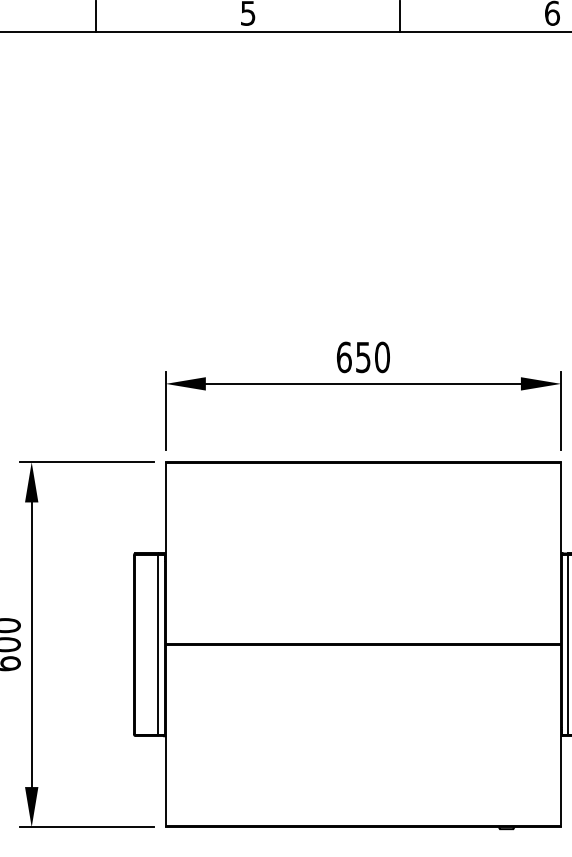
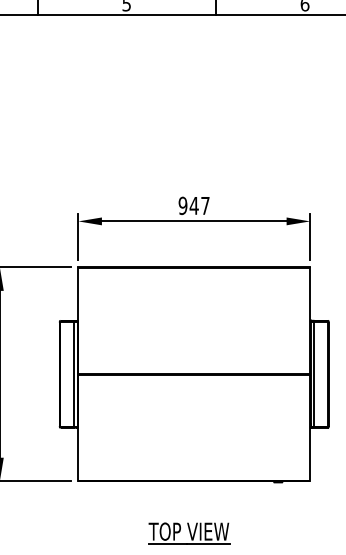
text: (362, 356) -> (193, 205), 650 -> 947

